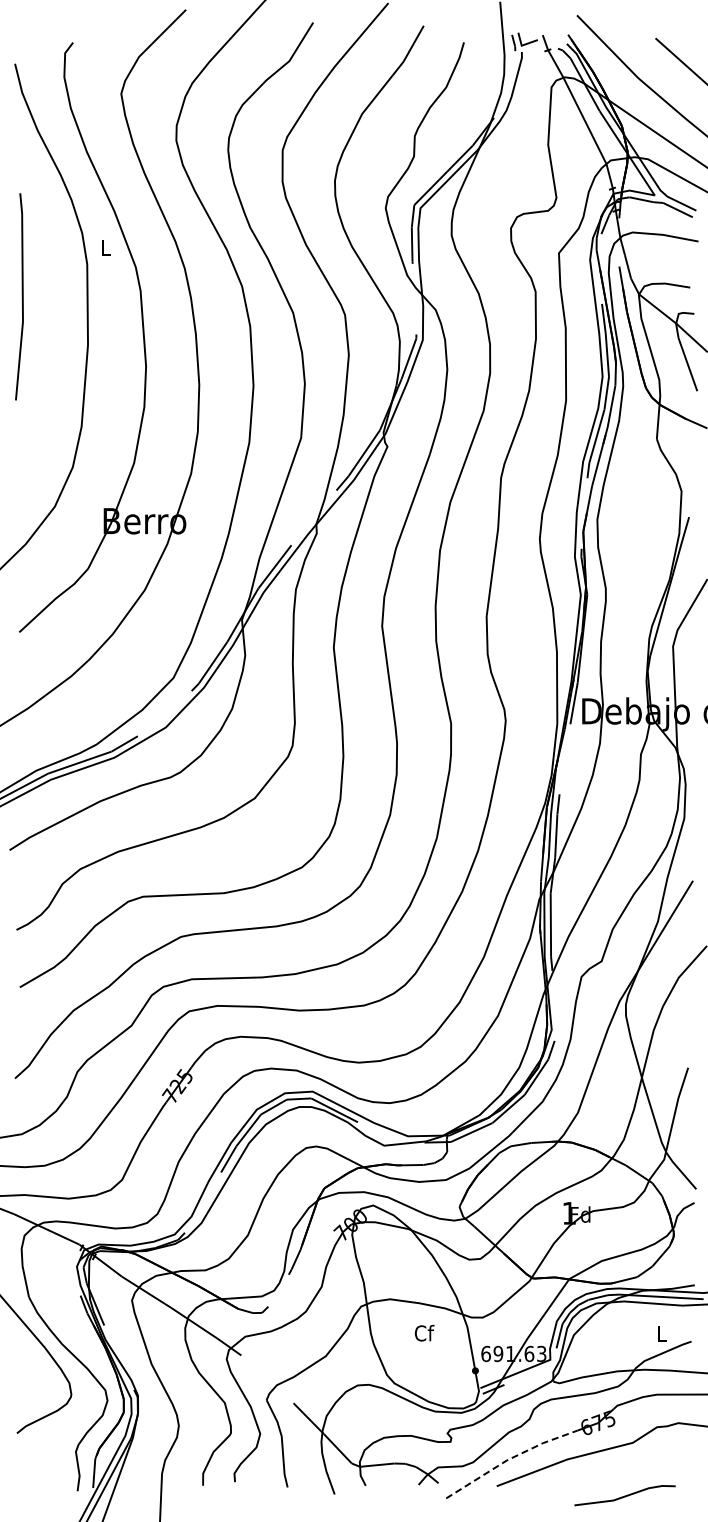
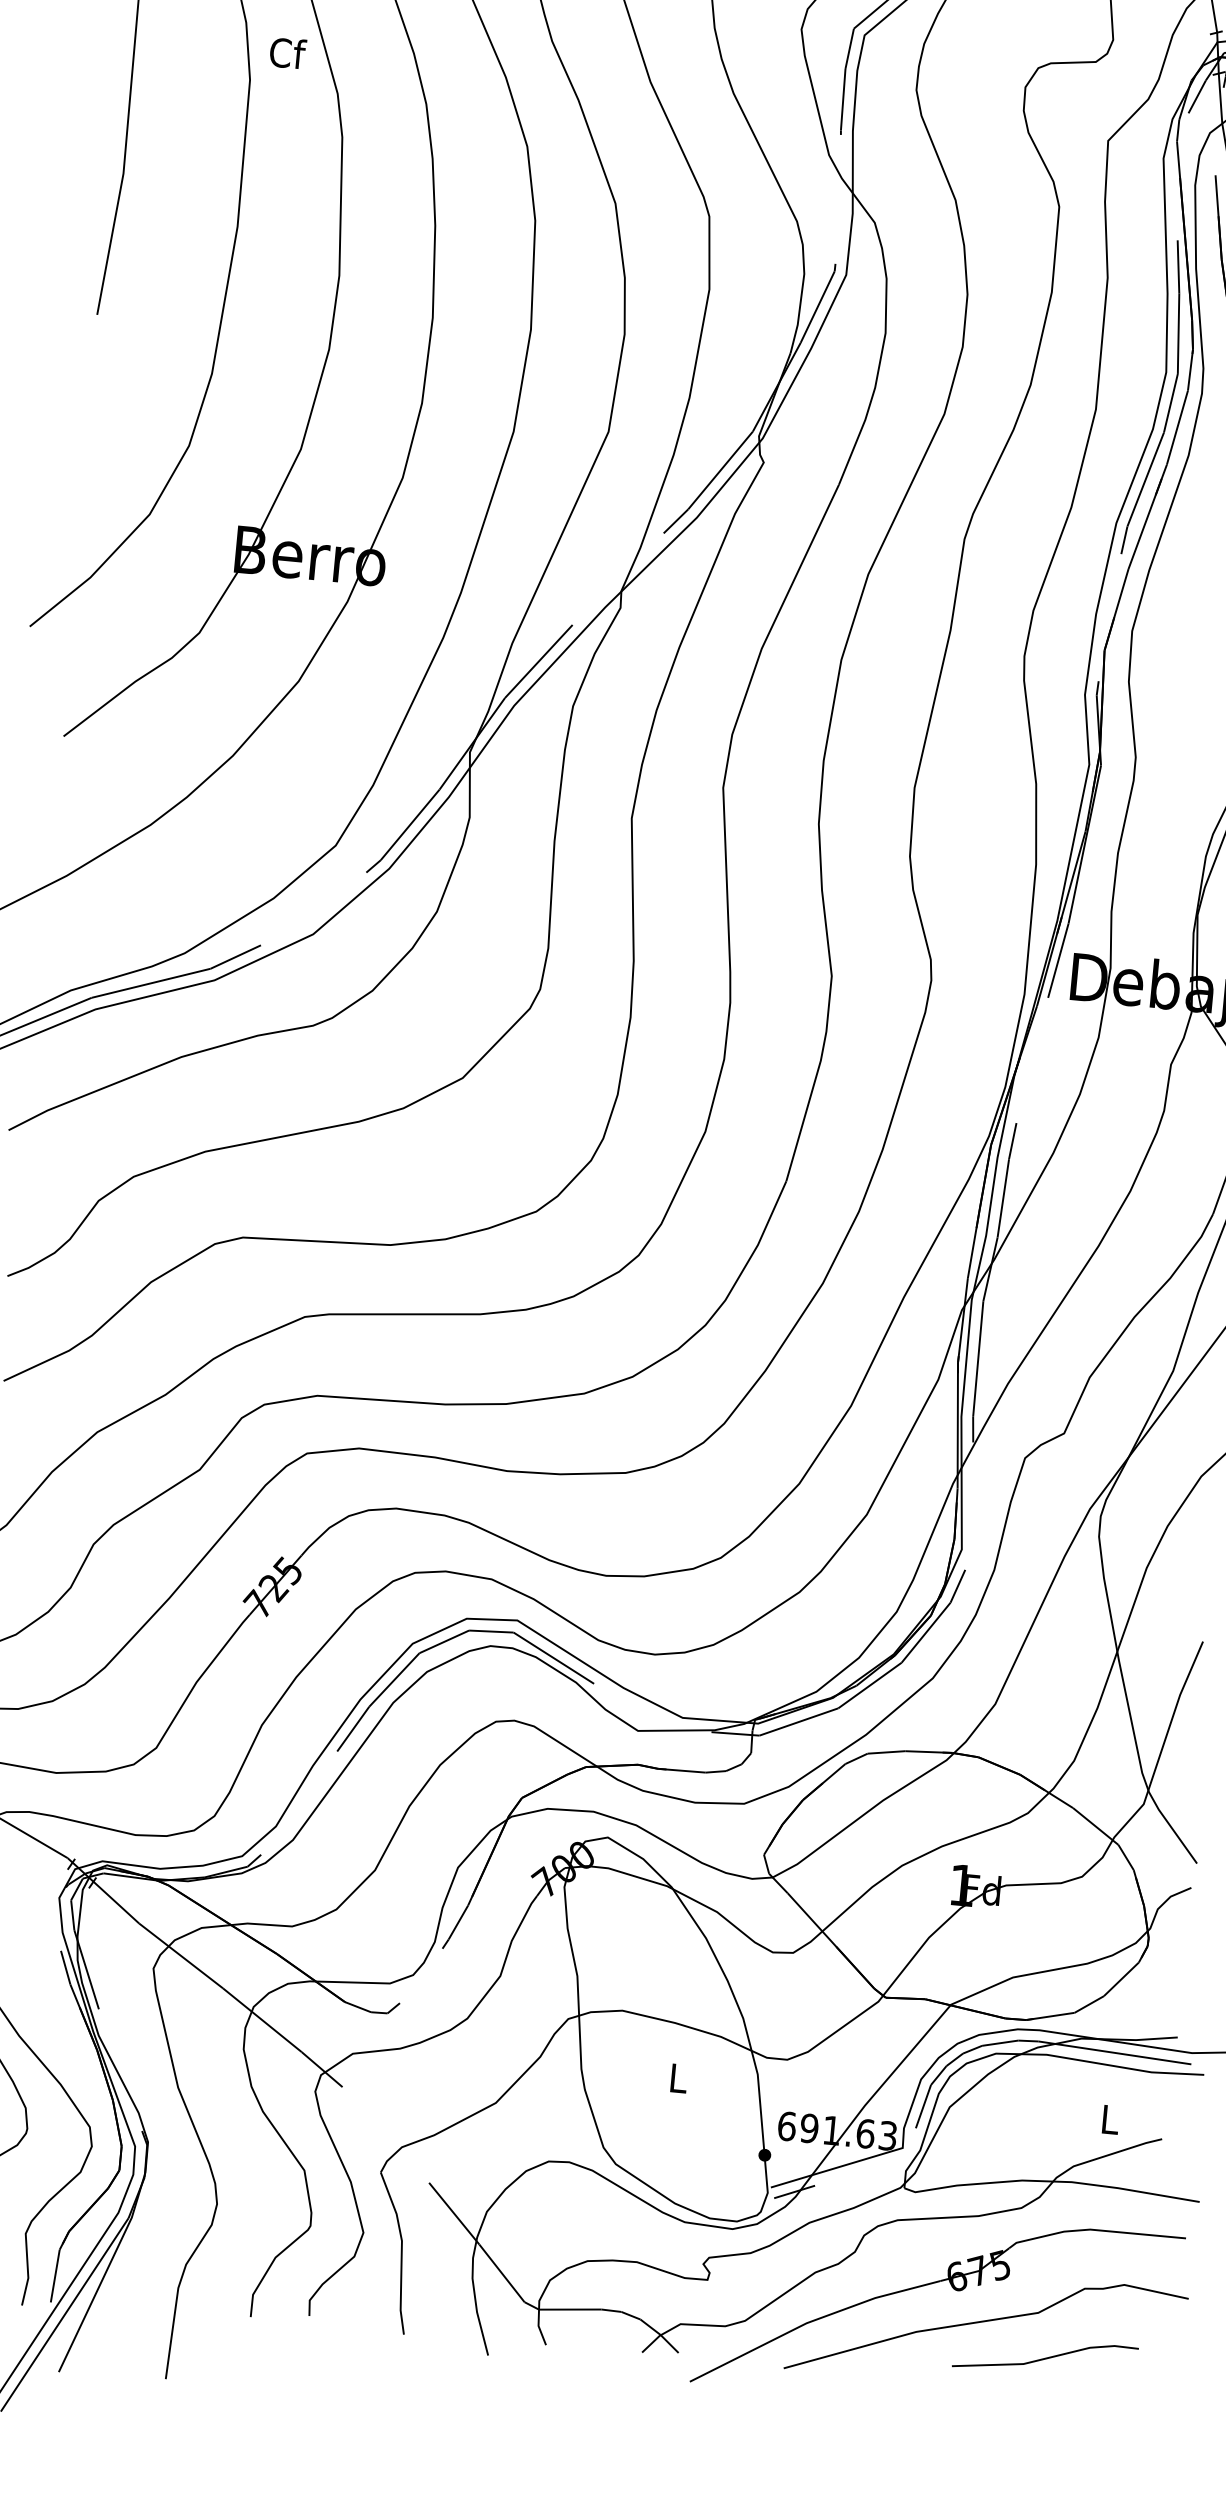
text: (106, 247) -> (287, 52), L -> Cf
text: (424, 1332) -> (678, 2076), Cf -> L
line: (509, 1459) -> (811, 2321), dashed -> solid
line: (624, 1495) -> (1044, 2356), moved

